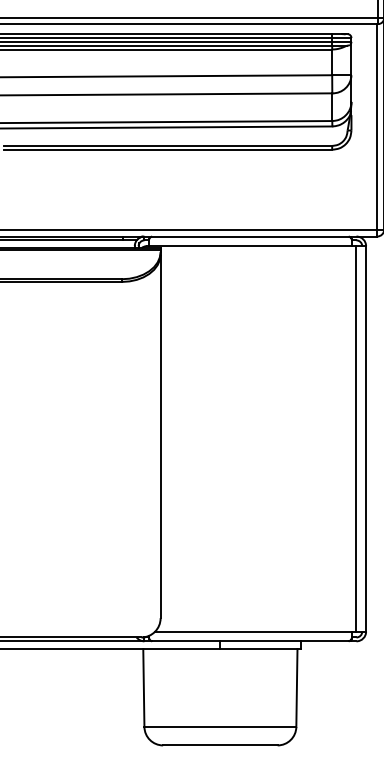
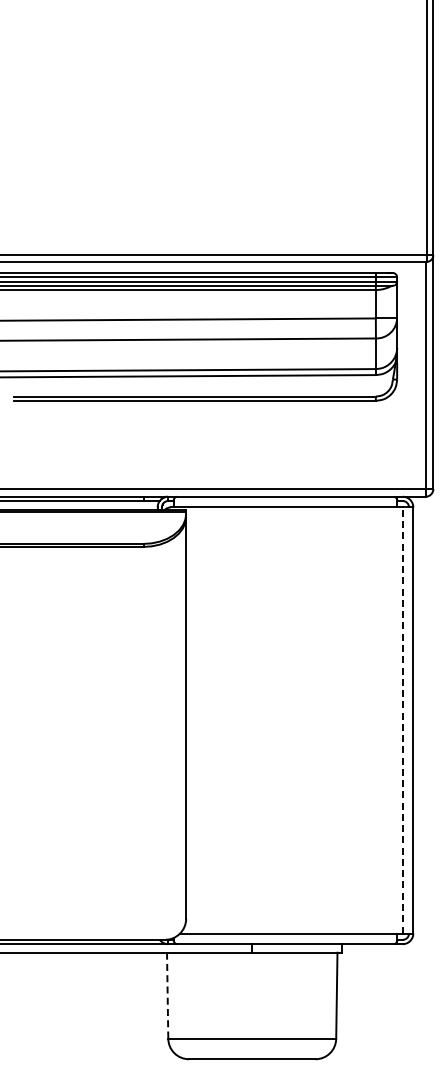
line: (356, 438) -> (402, 719), solid -> dashed
line: (143, 688) -> (167, 996), solid -> dashed

